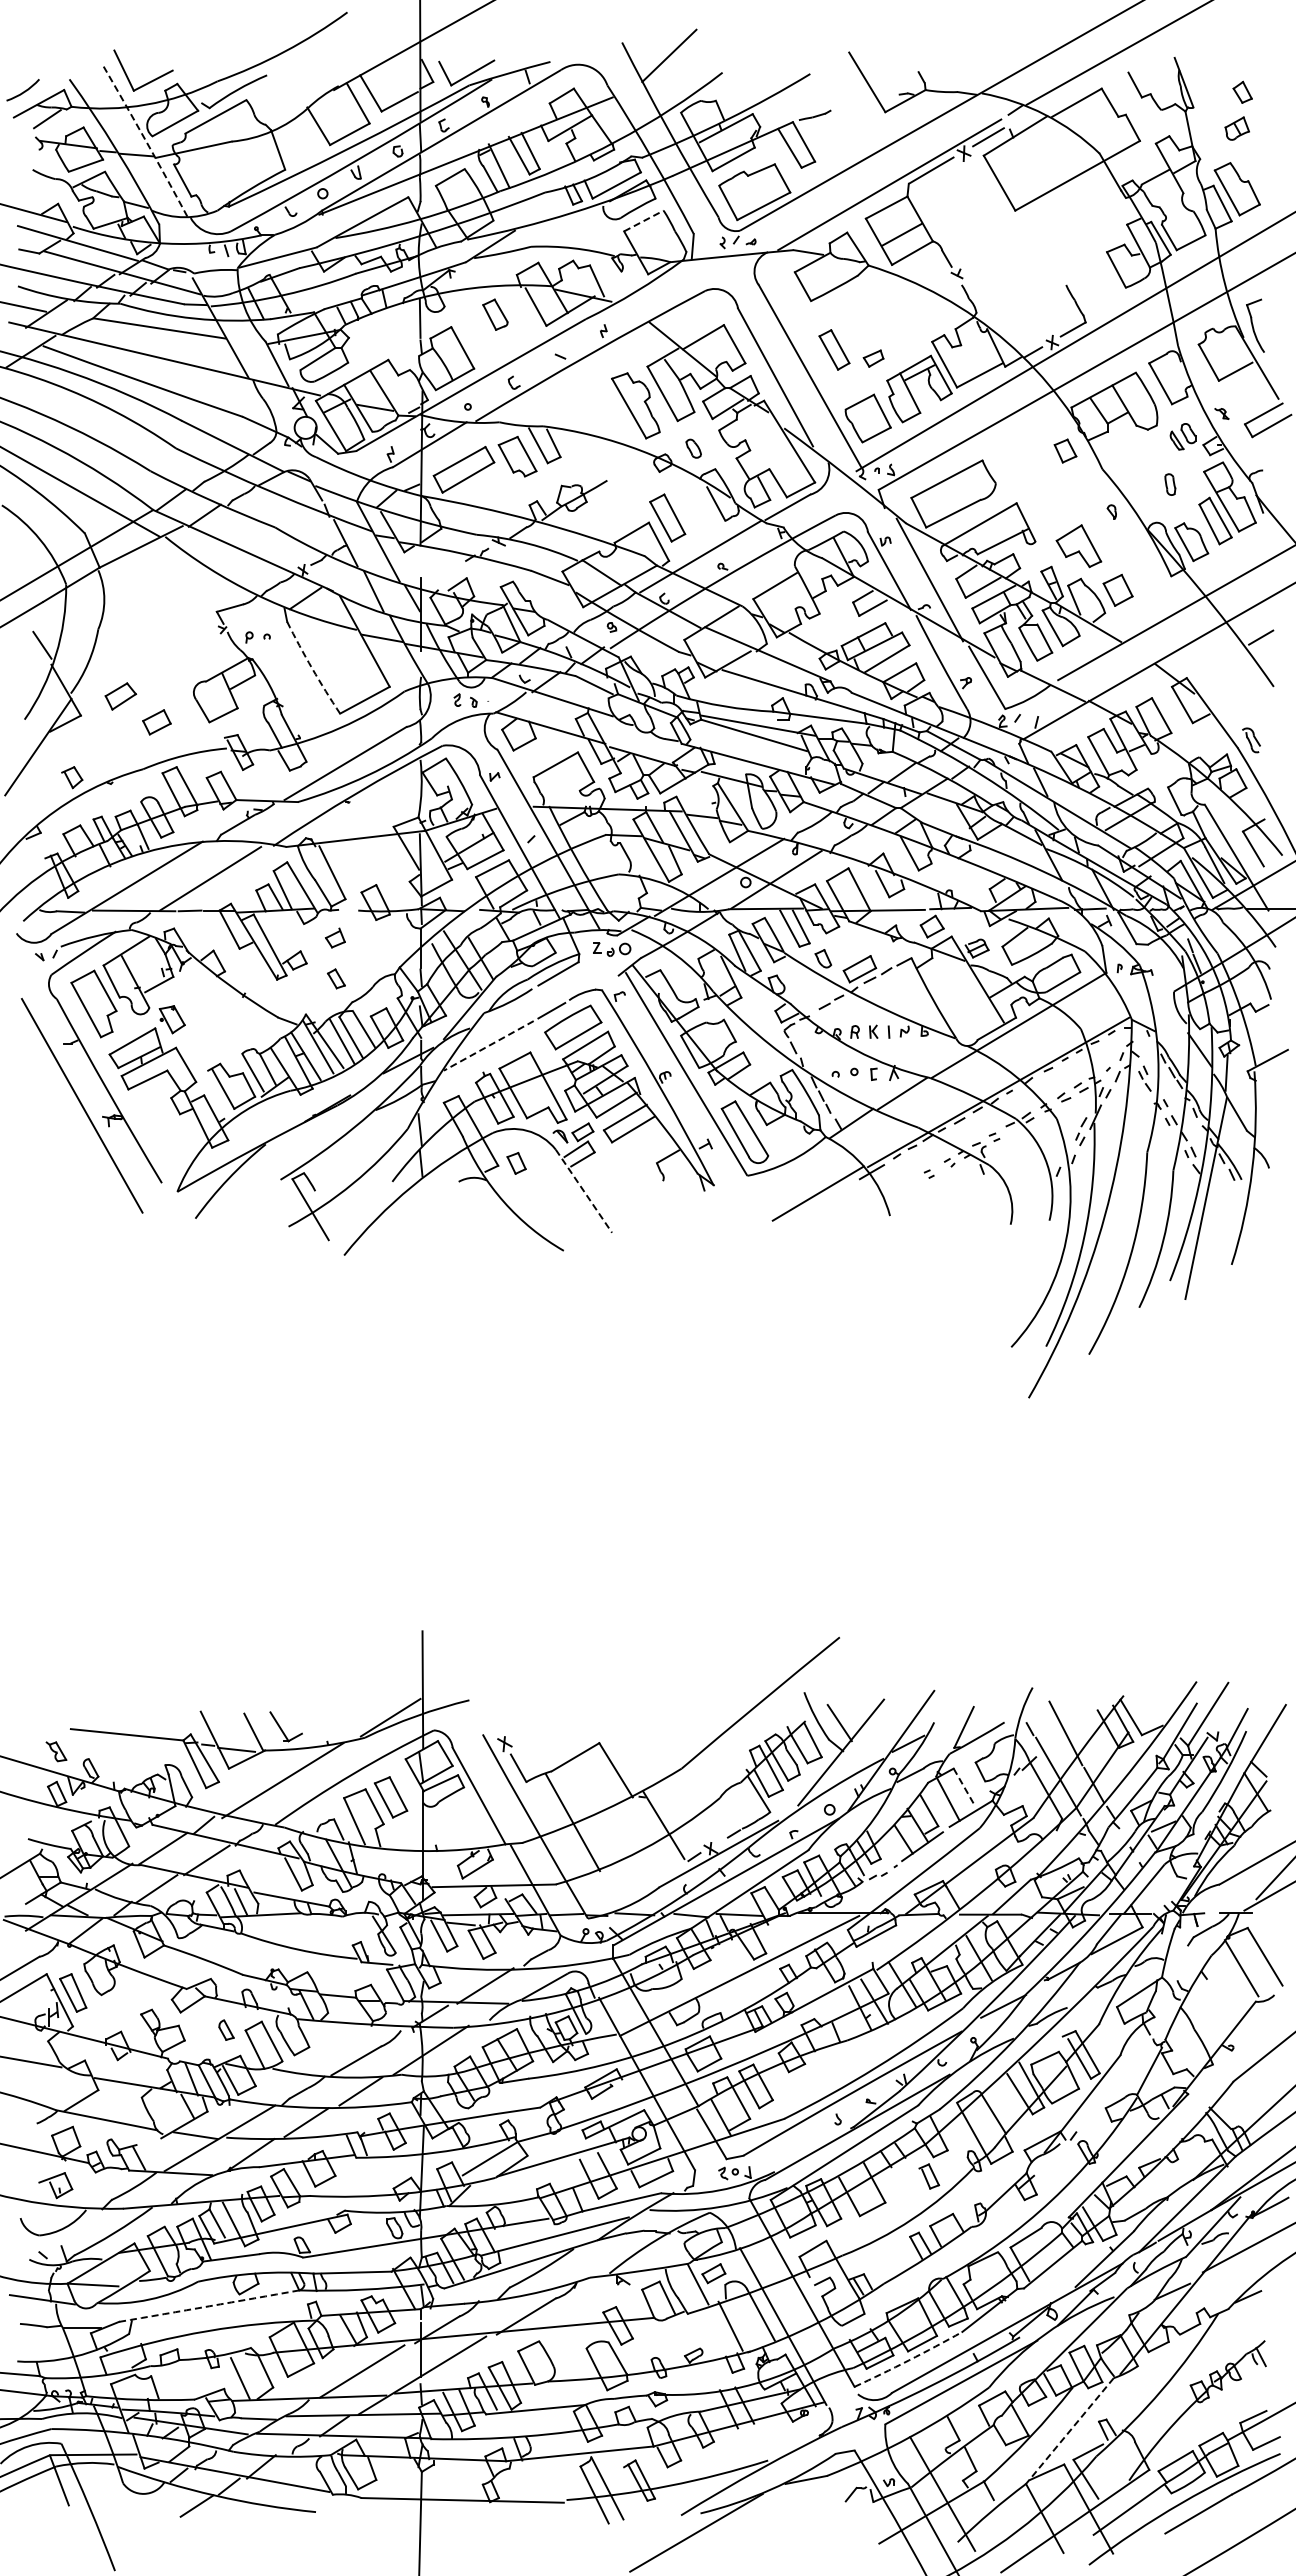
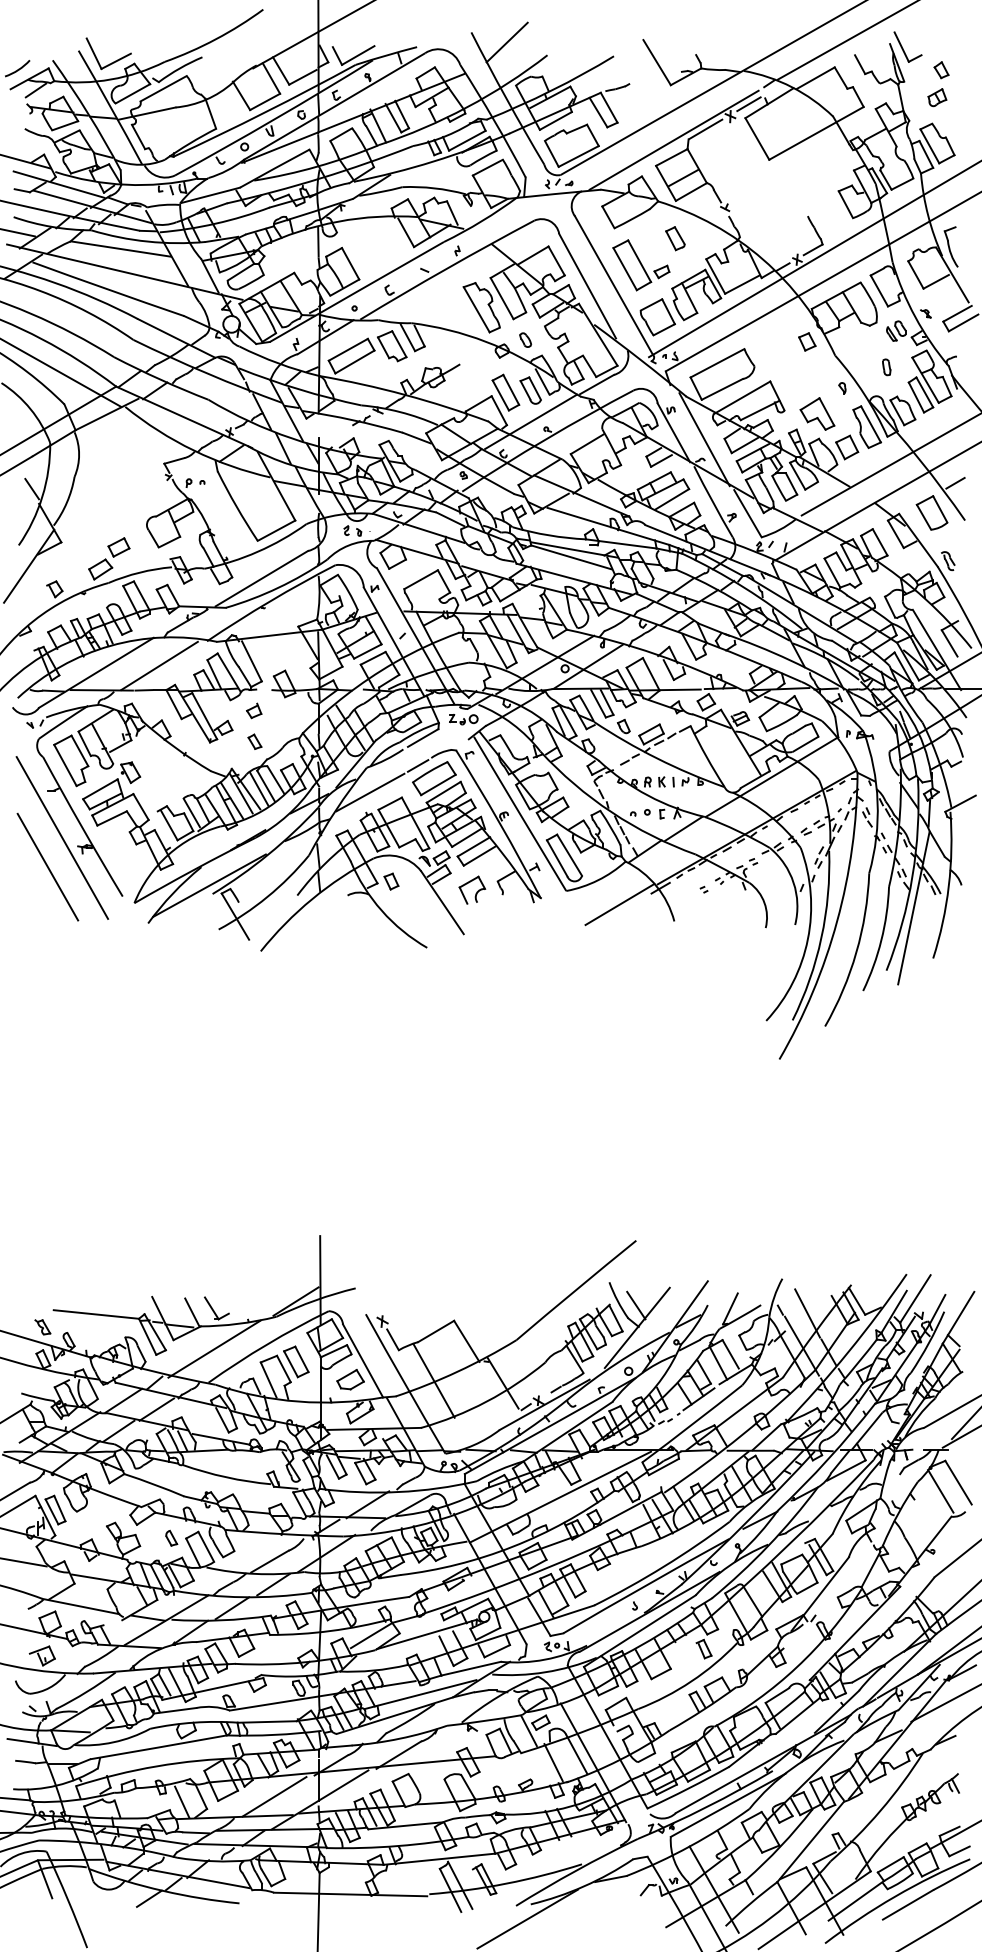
part: (1192, 64) -> (903, 49), added
arc: (146, 141) -> (111, 107), dashed -> solid
line: (644, 220) -> (488, 167), dashed -> solid
part: (495, 314) -> (675, 238), moved
part: (834, 349) -> (632, 264), size x1.67
part: (700, 514) -> (530, 389), added
part: (1144, 563) -> (867, 427), added
arc: (312, 668) -> (236, 506), dashed -> solid
part: (1230, 676) -> (932, 512), added
part: (120, 696) -> (100, 569), moved
line: (488, 1046) -> (370, 793), dashed -> solid
line: (62, 1144) -> (47, 867), added
line: (276, 1168) -> (209, 885), added
part: (629, 1176) -> (476, 891), added
line: (584, 1191) -> (442, 902), dashed -> solid
line: (964, 1787) -> (730, 1354), dashed -> solid
part: (462, 1820) -> (350, 1379), added
arc: (209, 2306) -> (158, 1747), dashed -> solid
arc: (908, 2360) -> (688, 1788), dashed -> solid
line: (1069, 2431) -> (810, 1842), dashed -> solid

